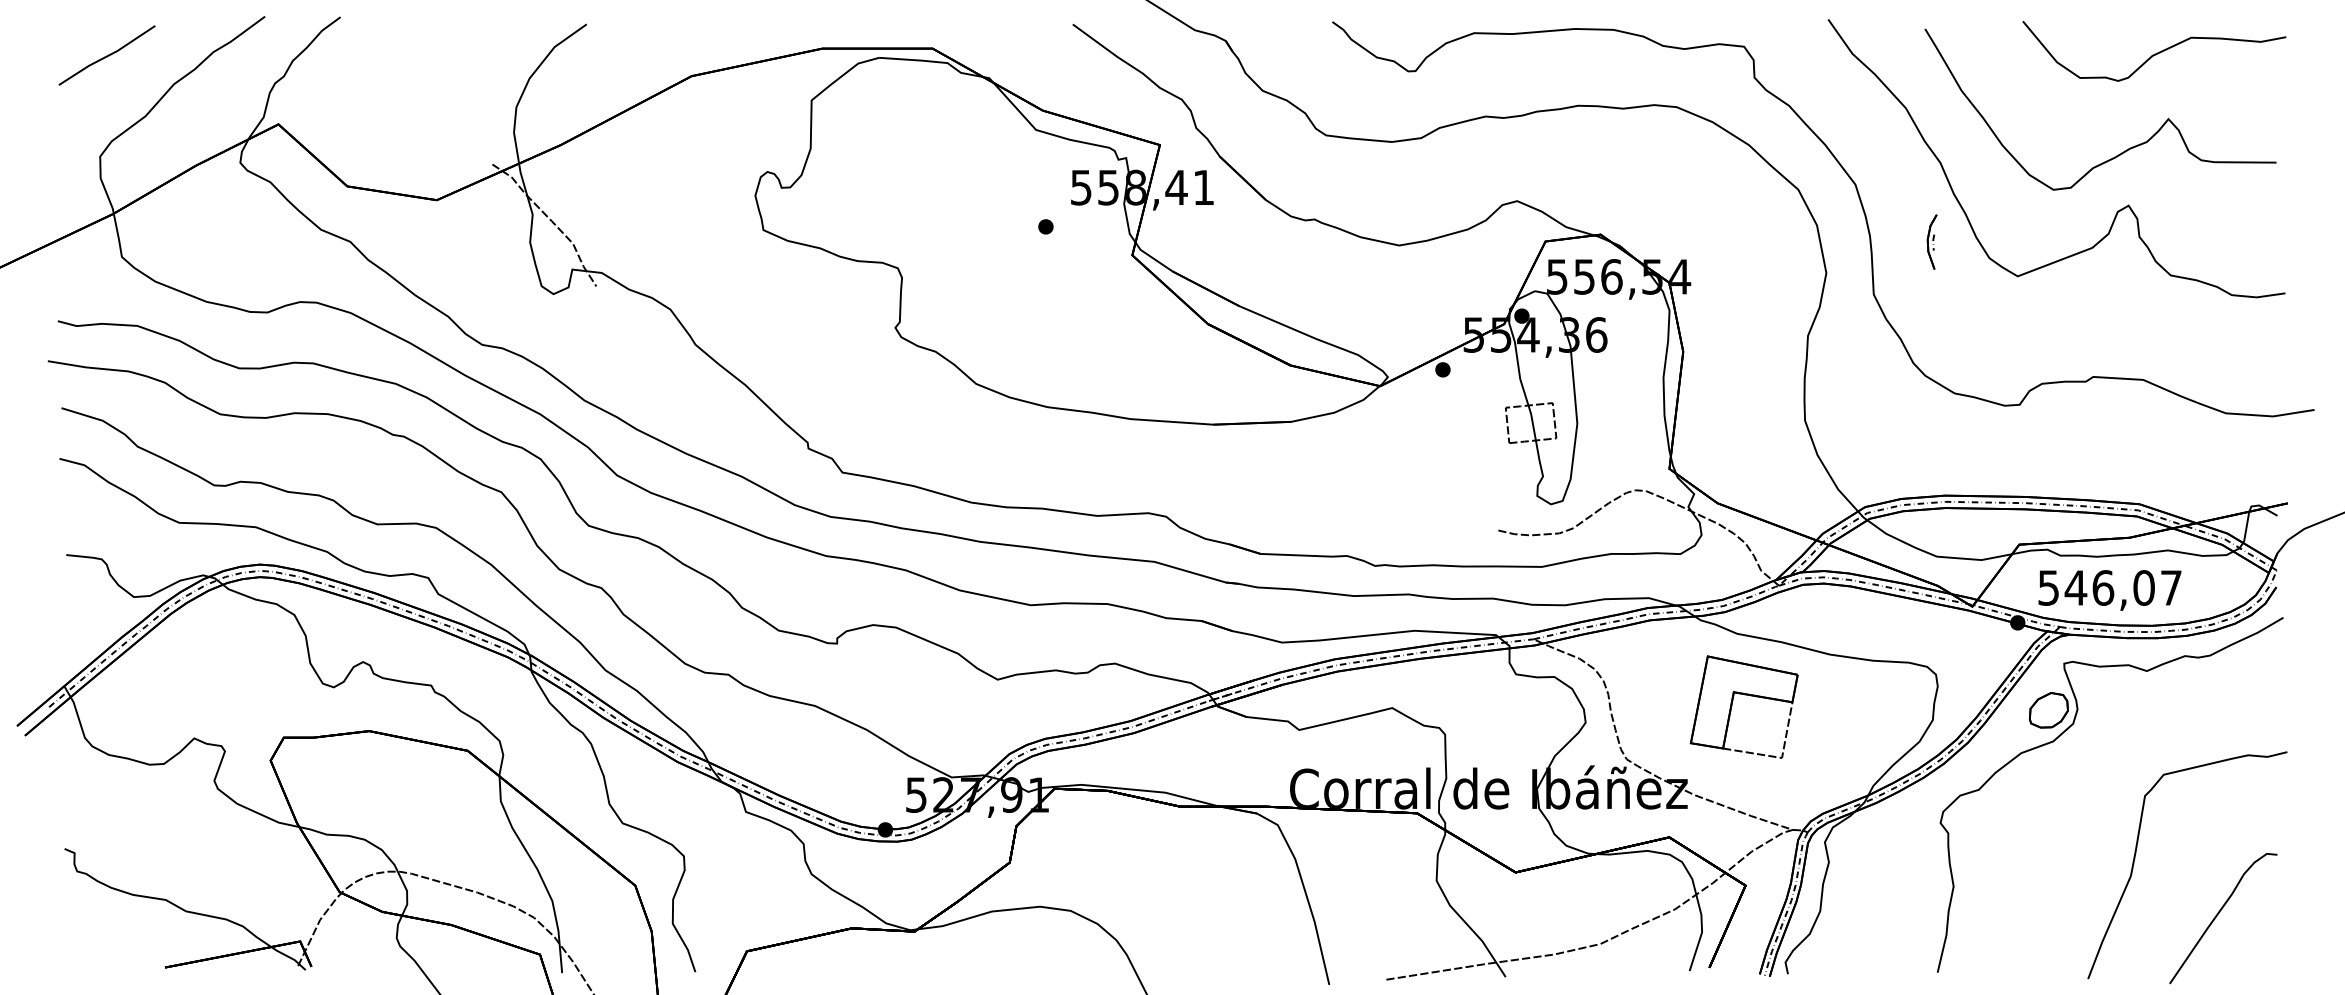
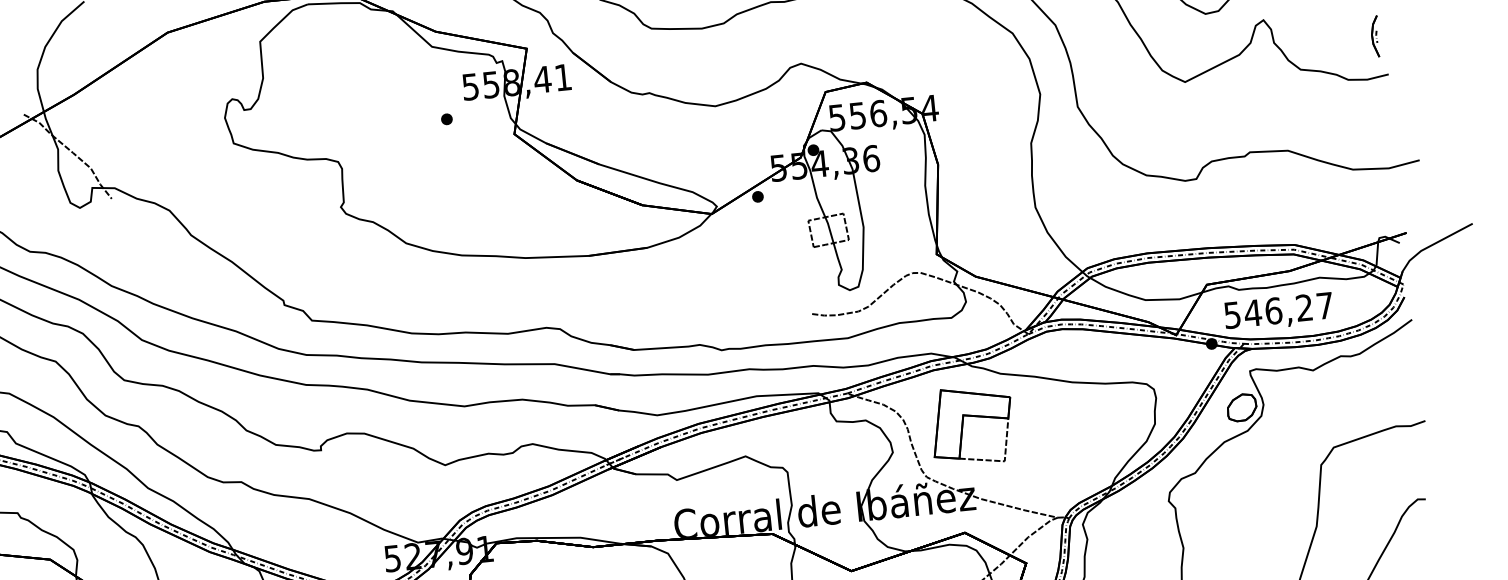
part: (1931, 241) -> (1374, 36), moved
text: (2143, 587) -> (1304, 307), 546,07 -> 546,27
part: (1732, 706) -> (963, 426), moved

